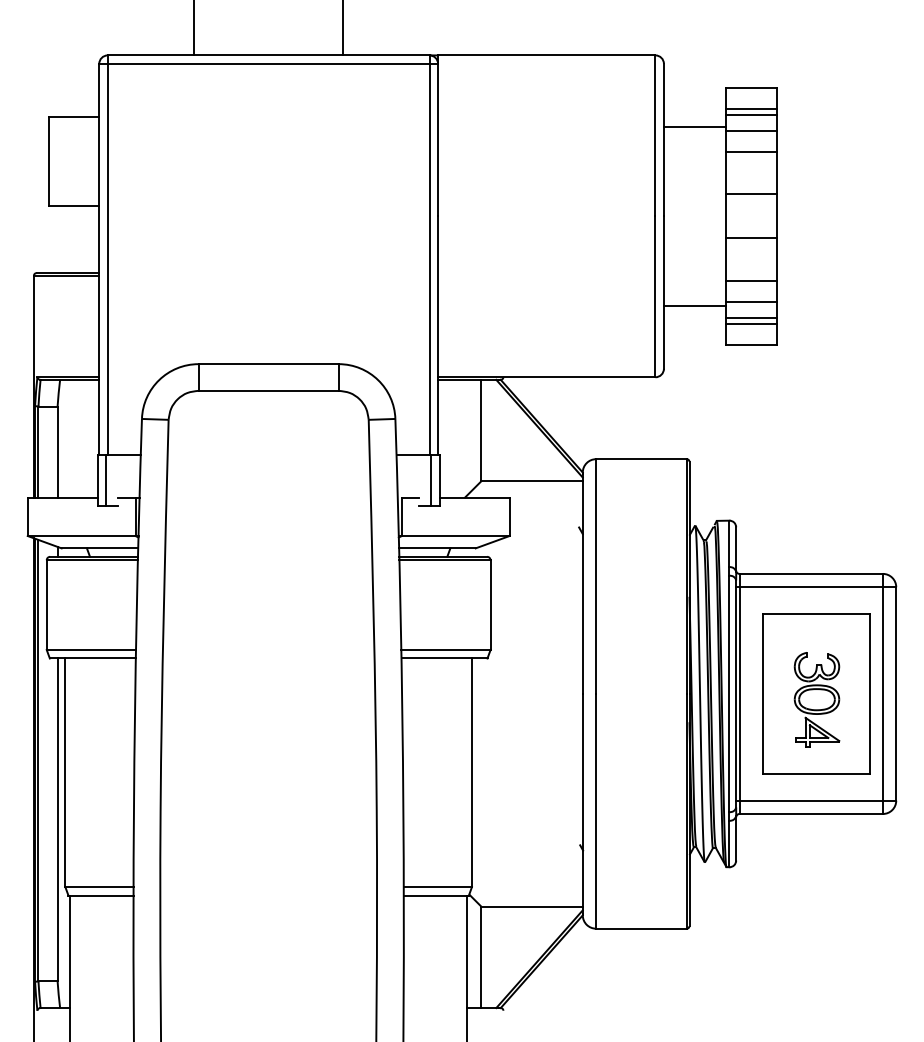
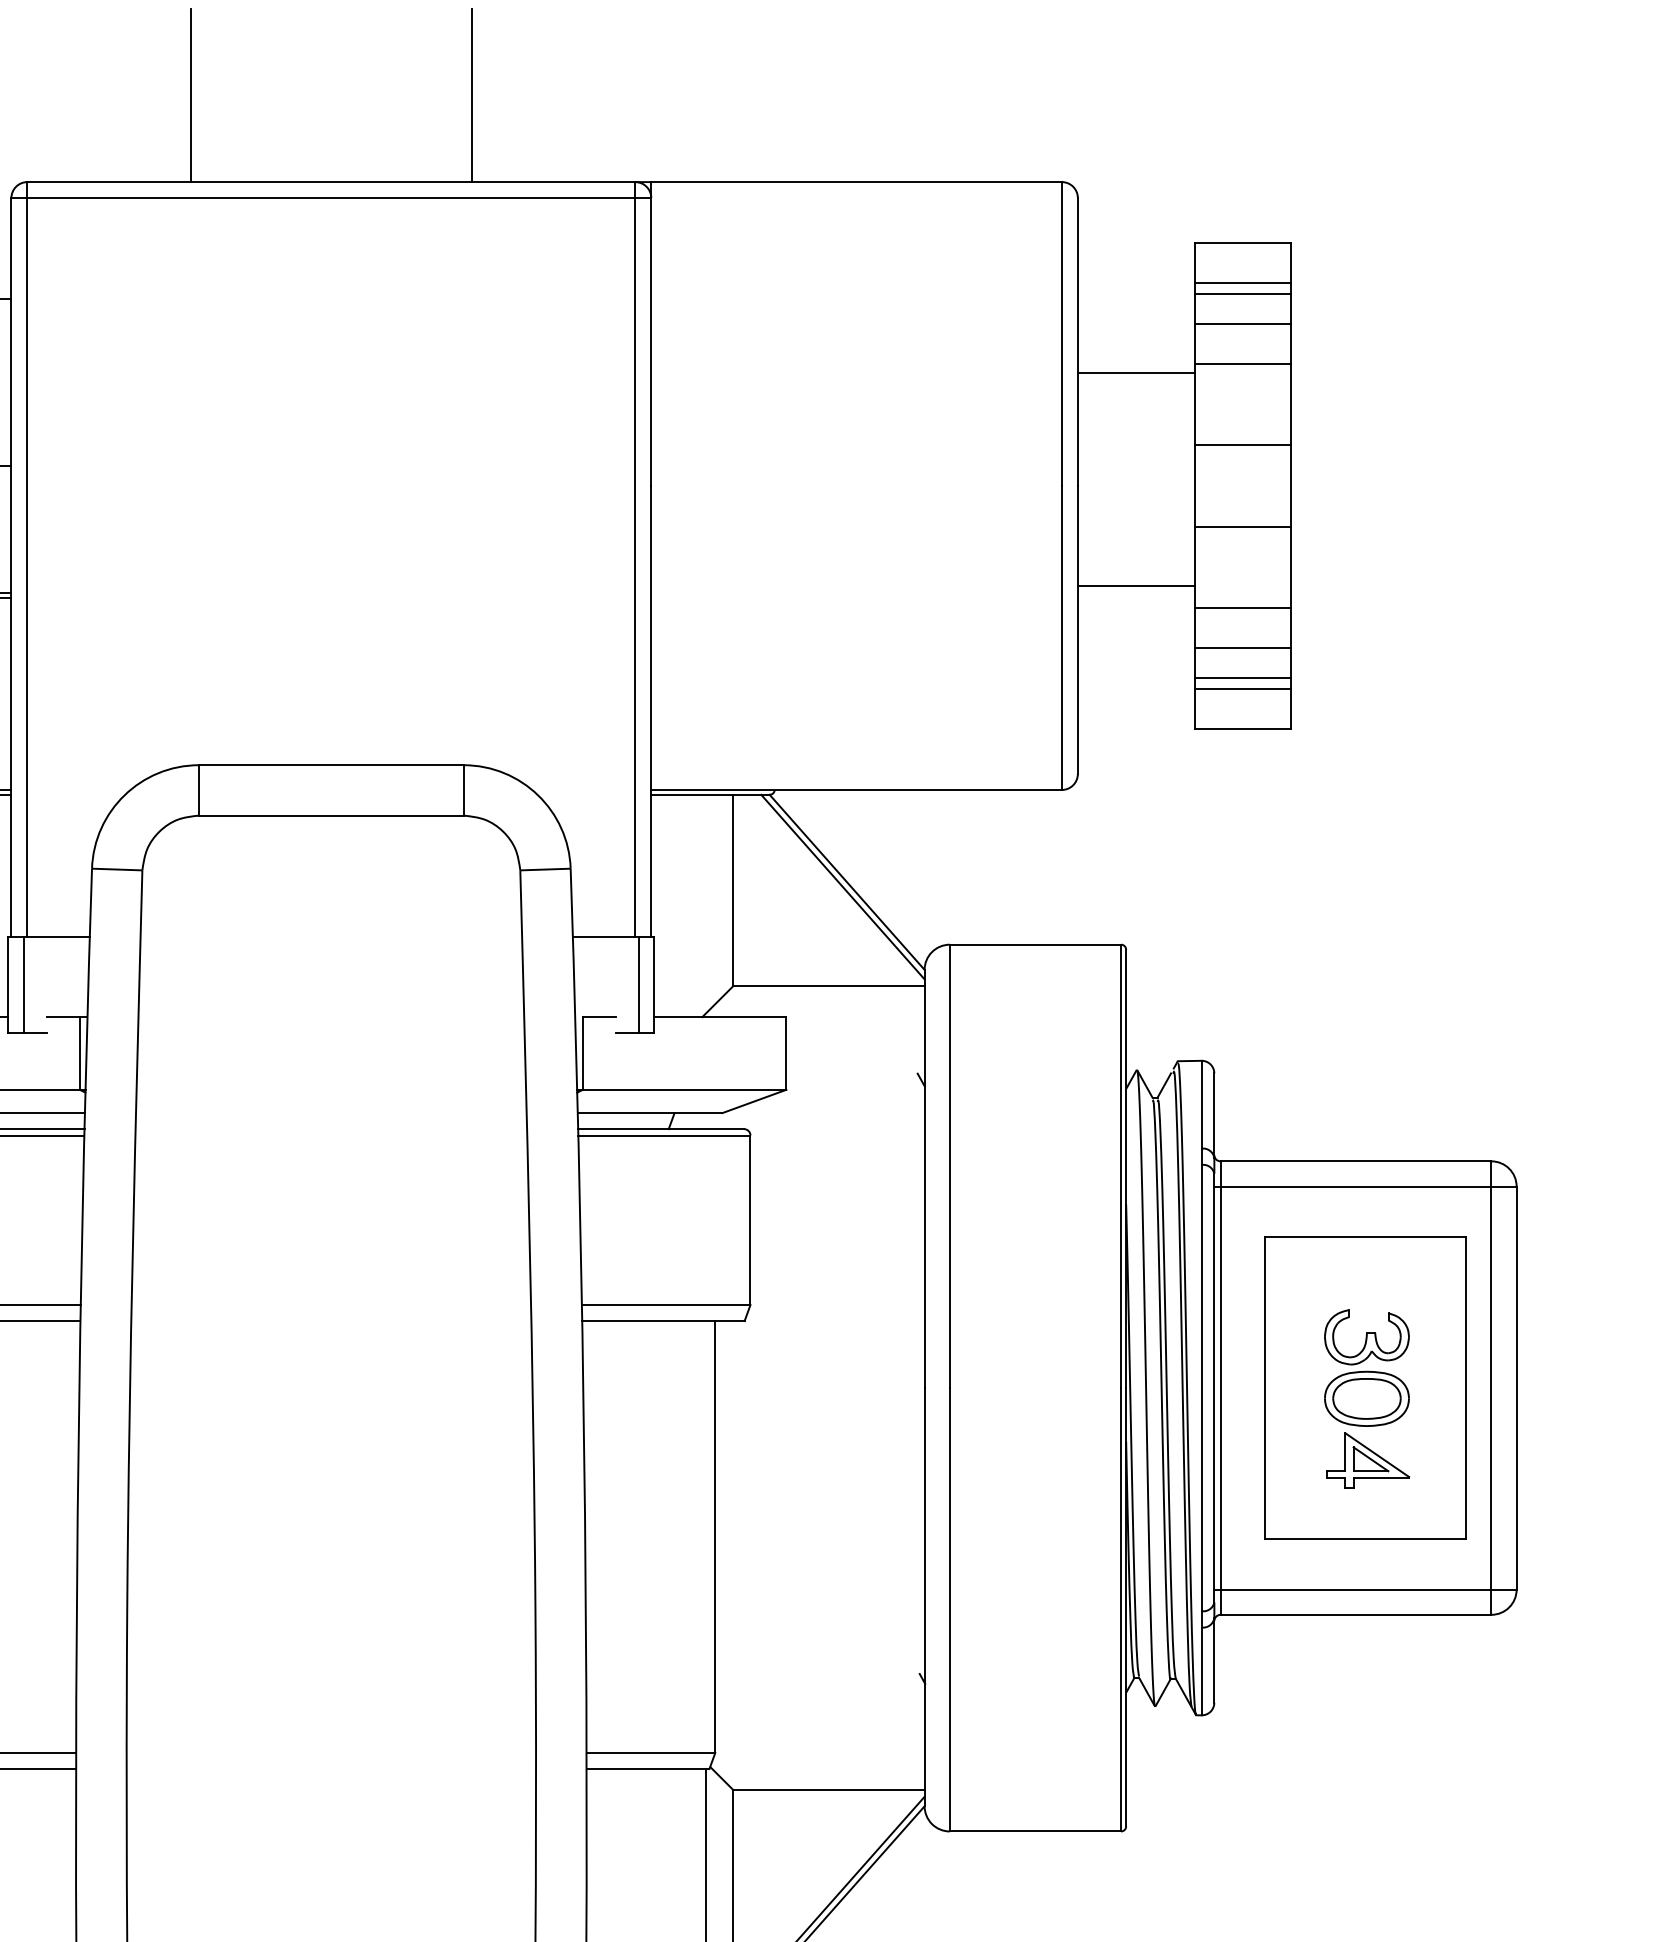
line: (694, 126) -> (1135, 372), moved
line: (694, 306) -> (1135, 586), moved

